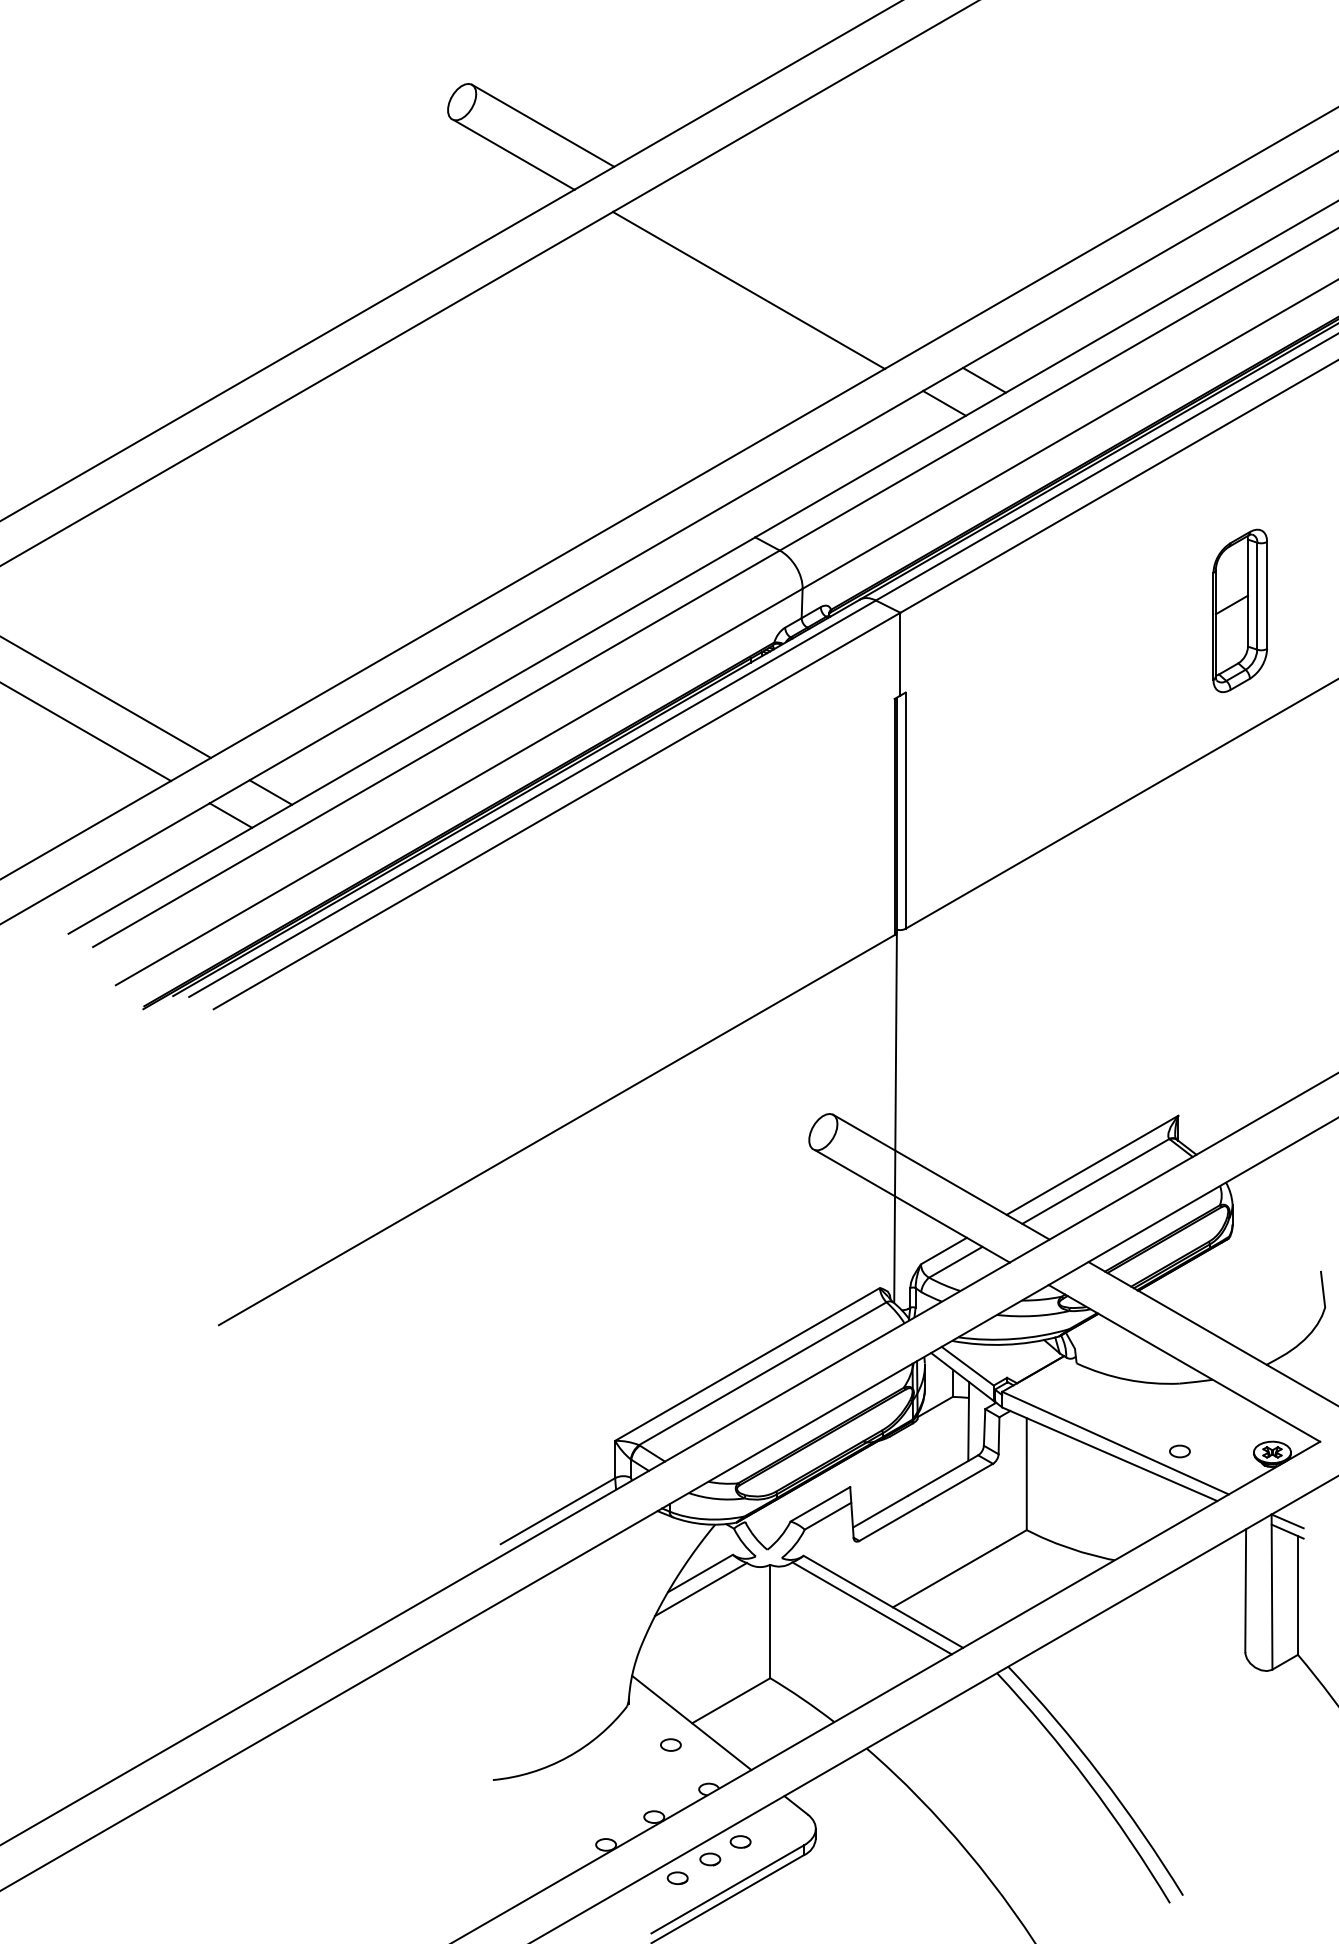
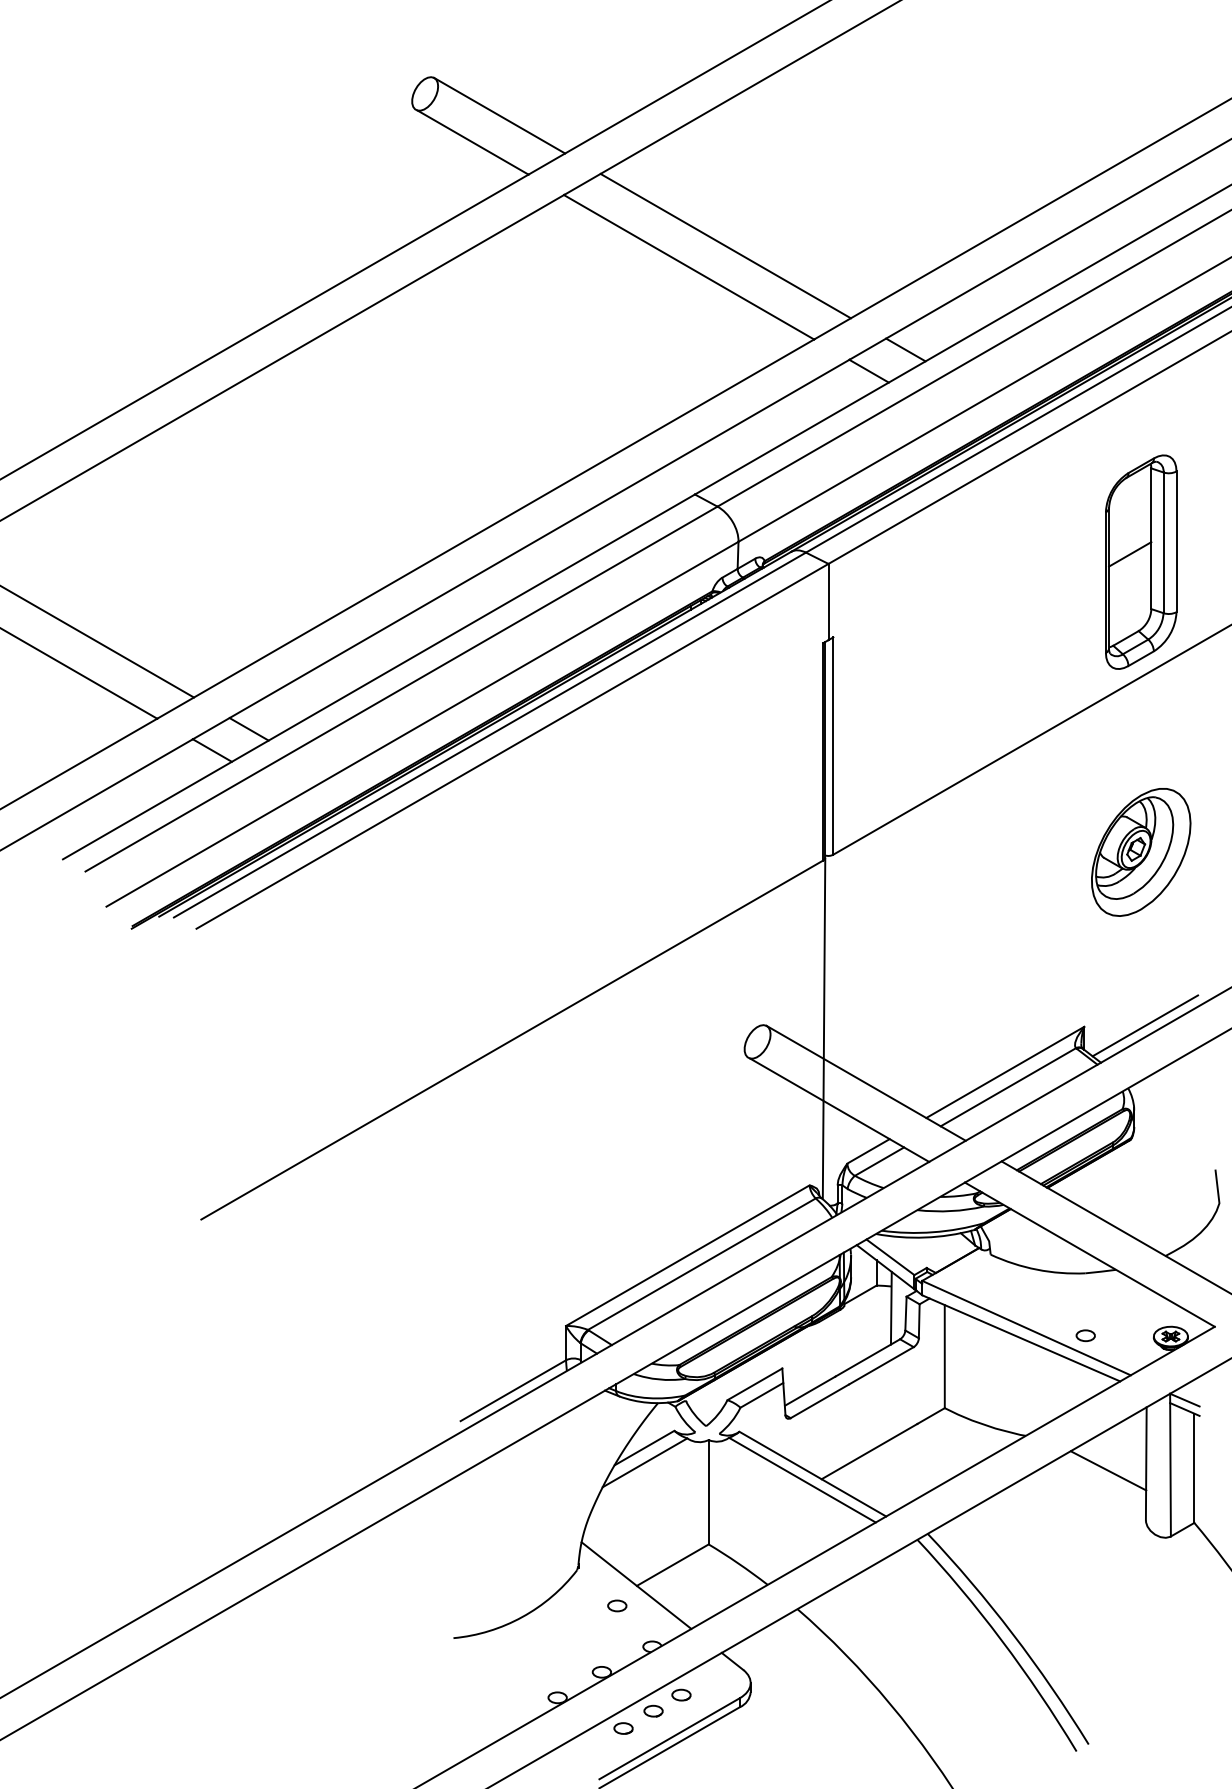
line: (788, 267) -> (725, 246), added
part: (1240, 610) -> (1141, 561), size x1.43
part: (1239, 926) -> (1140, 852), added
line: (1244, 1114) -> (1145, 1025), added
line: (1204, 1598) -> (1108, 1471), added

